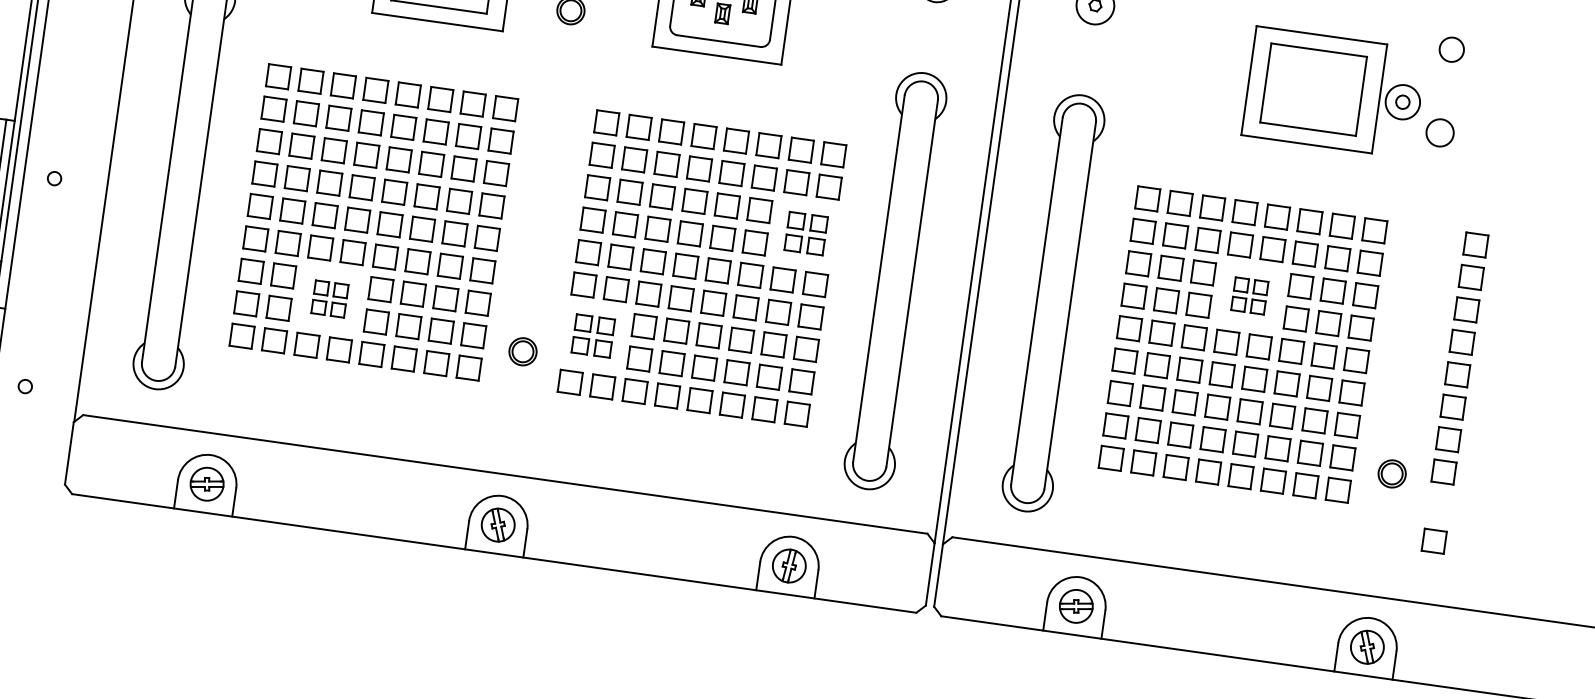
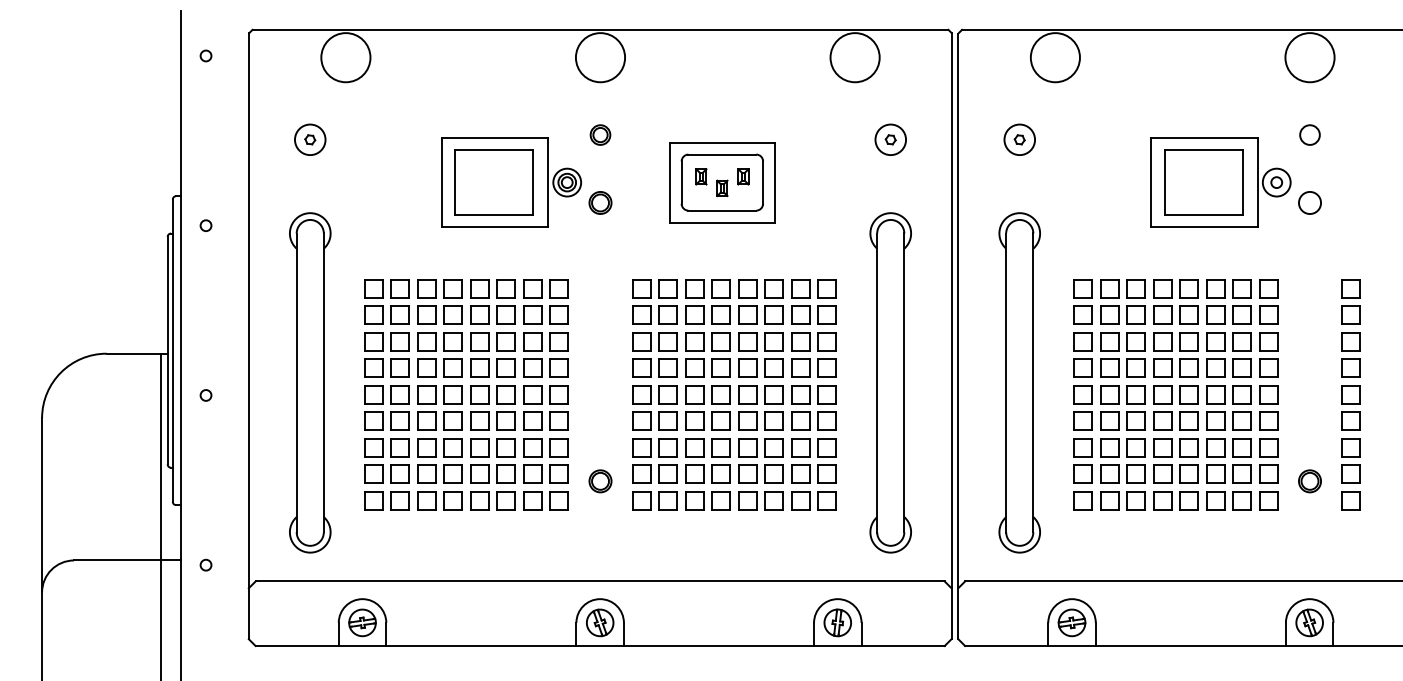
part: (805, 233) -> (813, 354), size x1.43
part: (1249, 295) -> (1175, 354), size x1.67
part: (329, 298) -> (439, 460), size x1.67
part: (592, 335) -> (654, 460), size x1.43
part: (1433, 541) -> (1350, 500), moved

